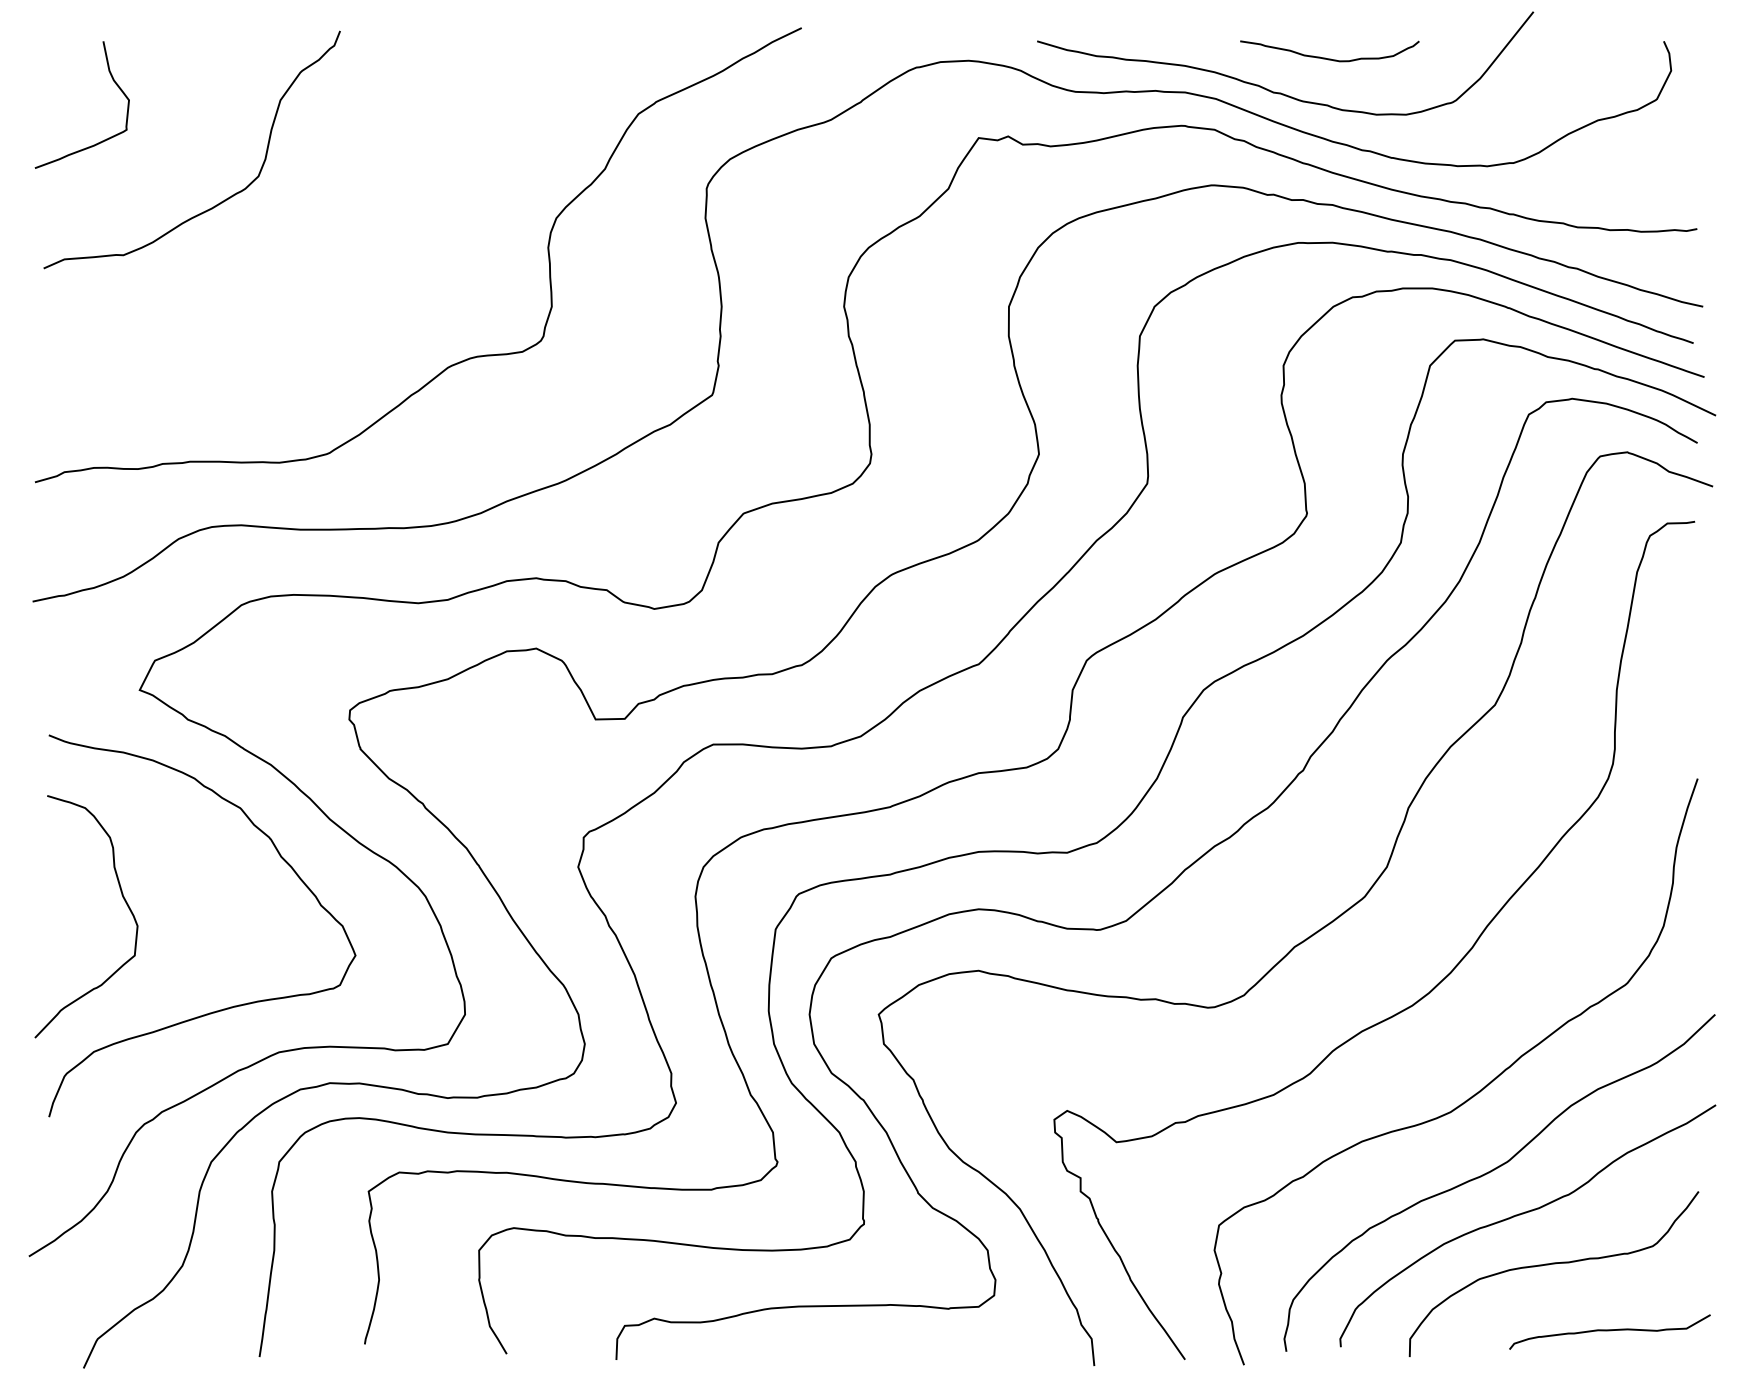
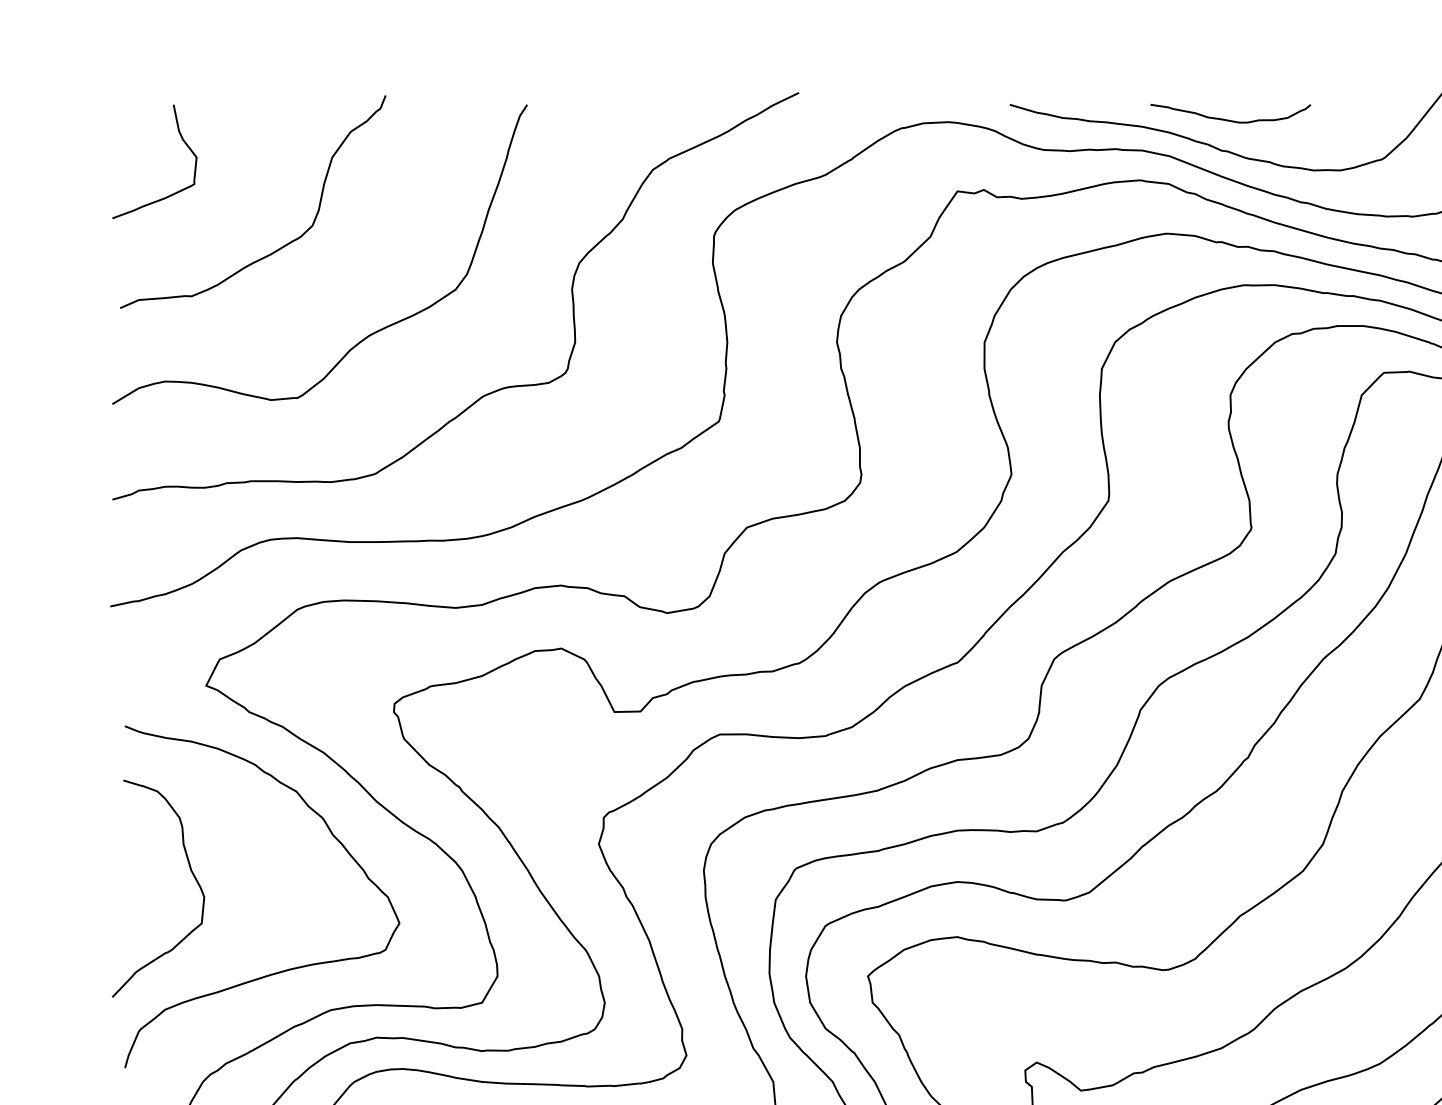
curve: (1329, 58) -> (1230, 120), moved
curve: (322, 297) -> (369, 334), added

